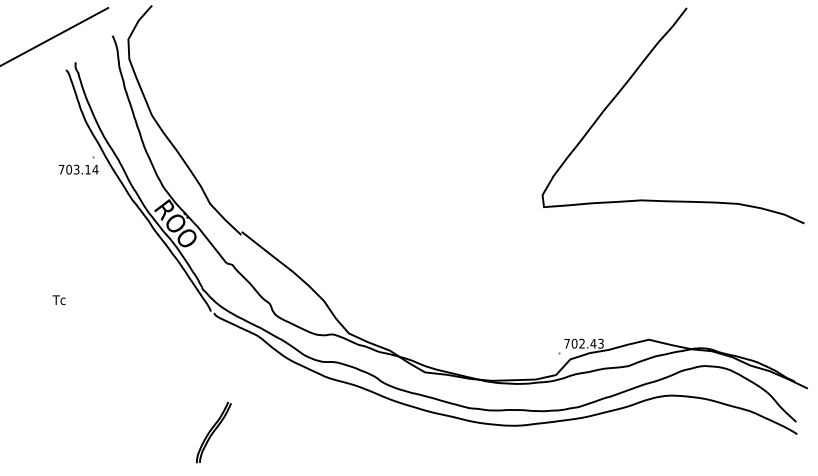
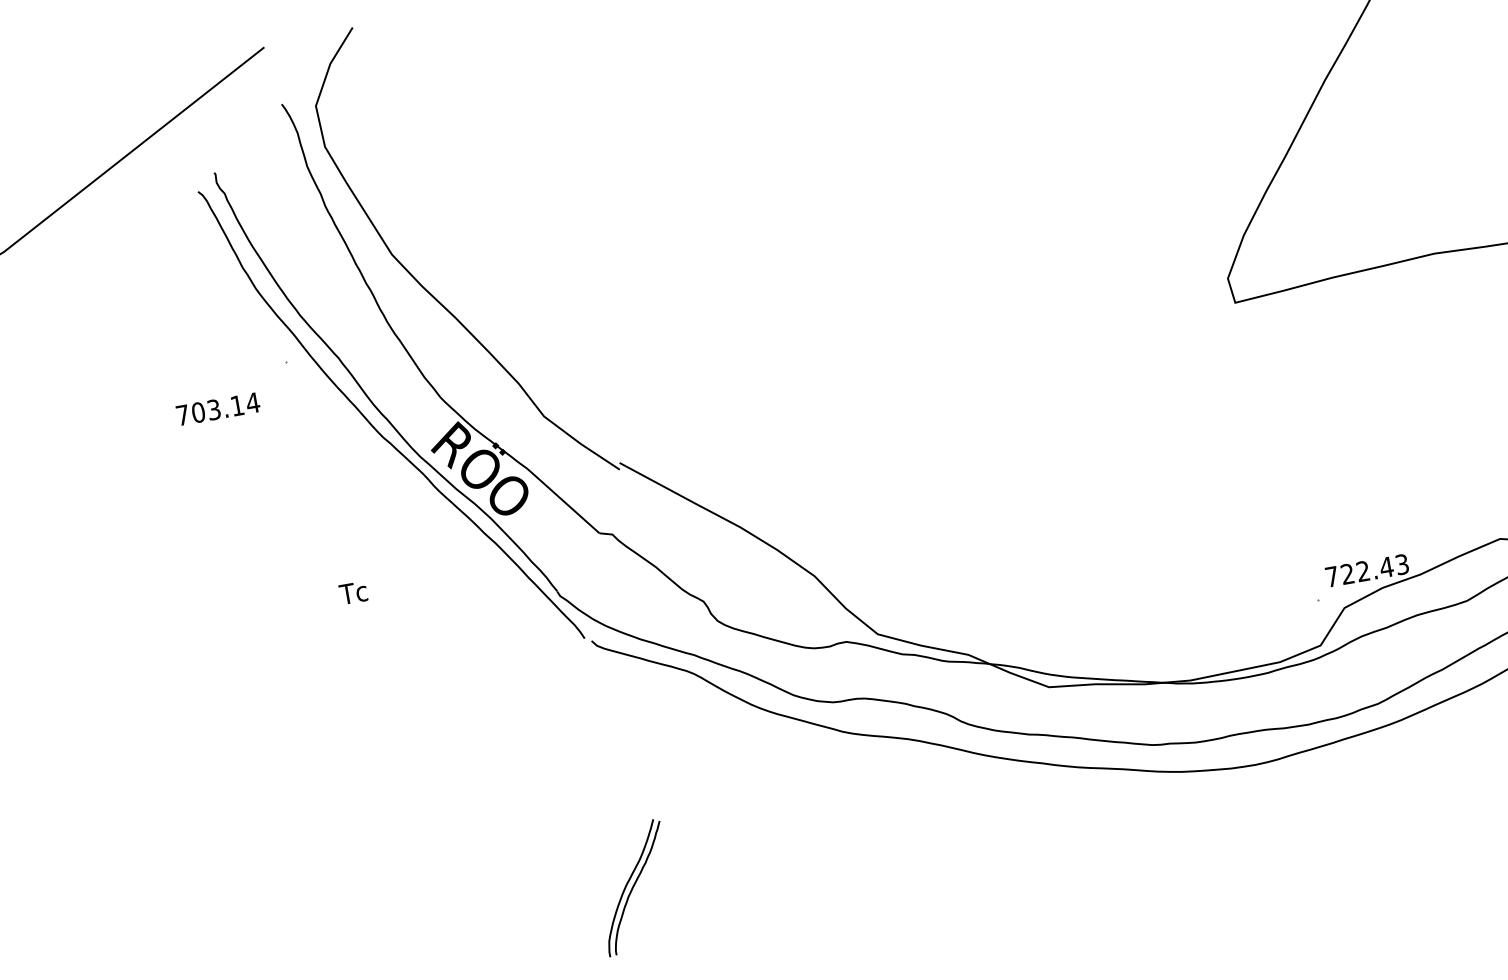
text: (78, 169) -> (217, 408), moved
text: (58, 299) -> (351, 591), moved
text: (574, 343) -> (1347, 573), 702.43 -> 722.43

